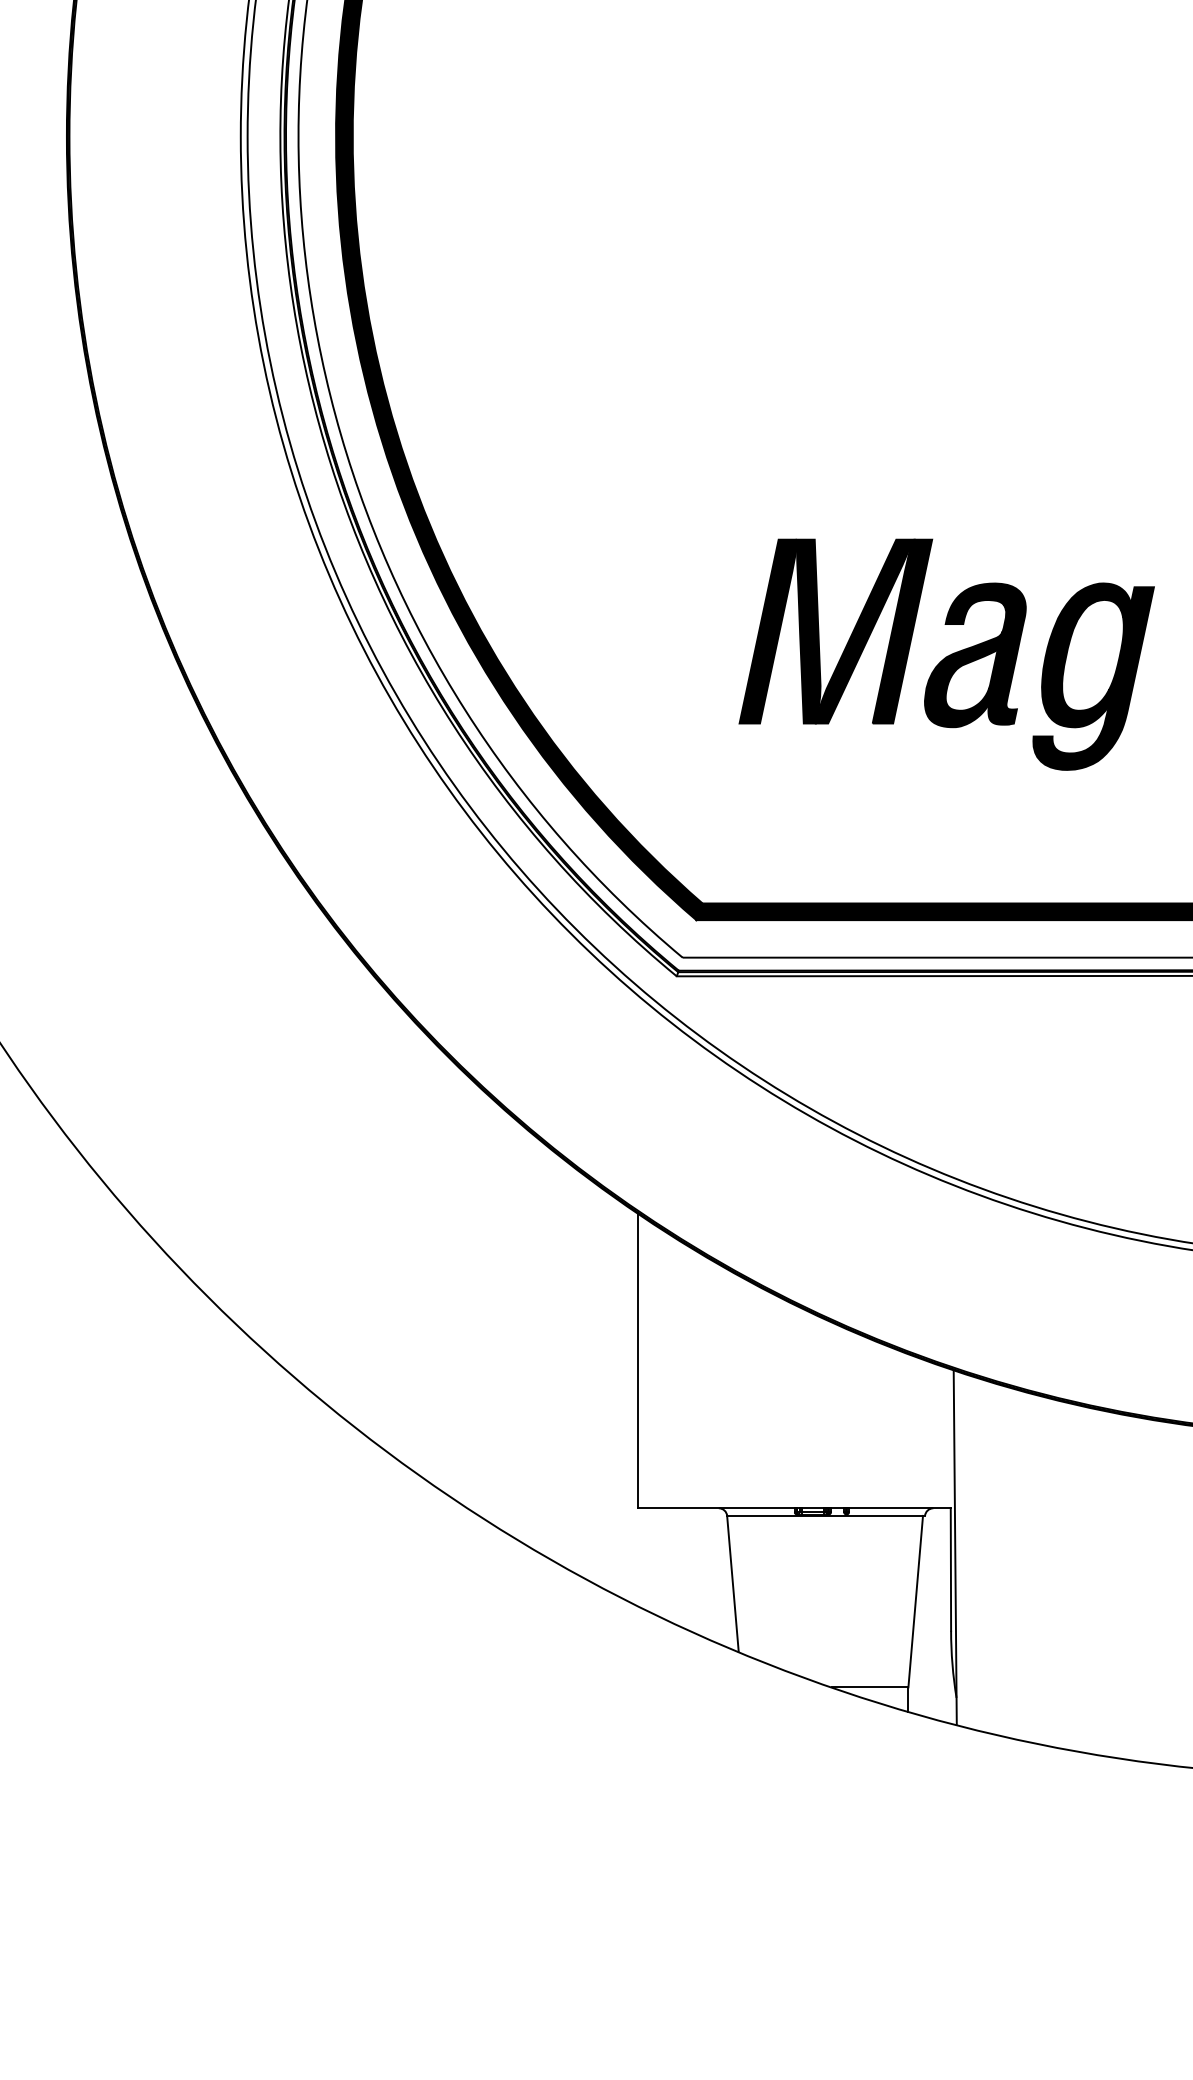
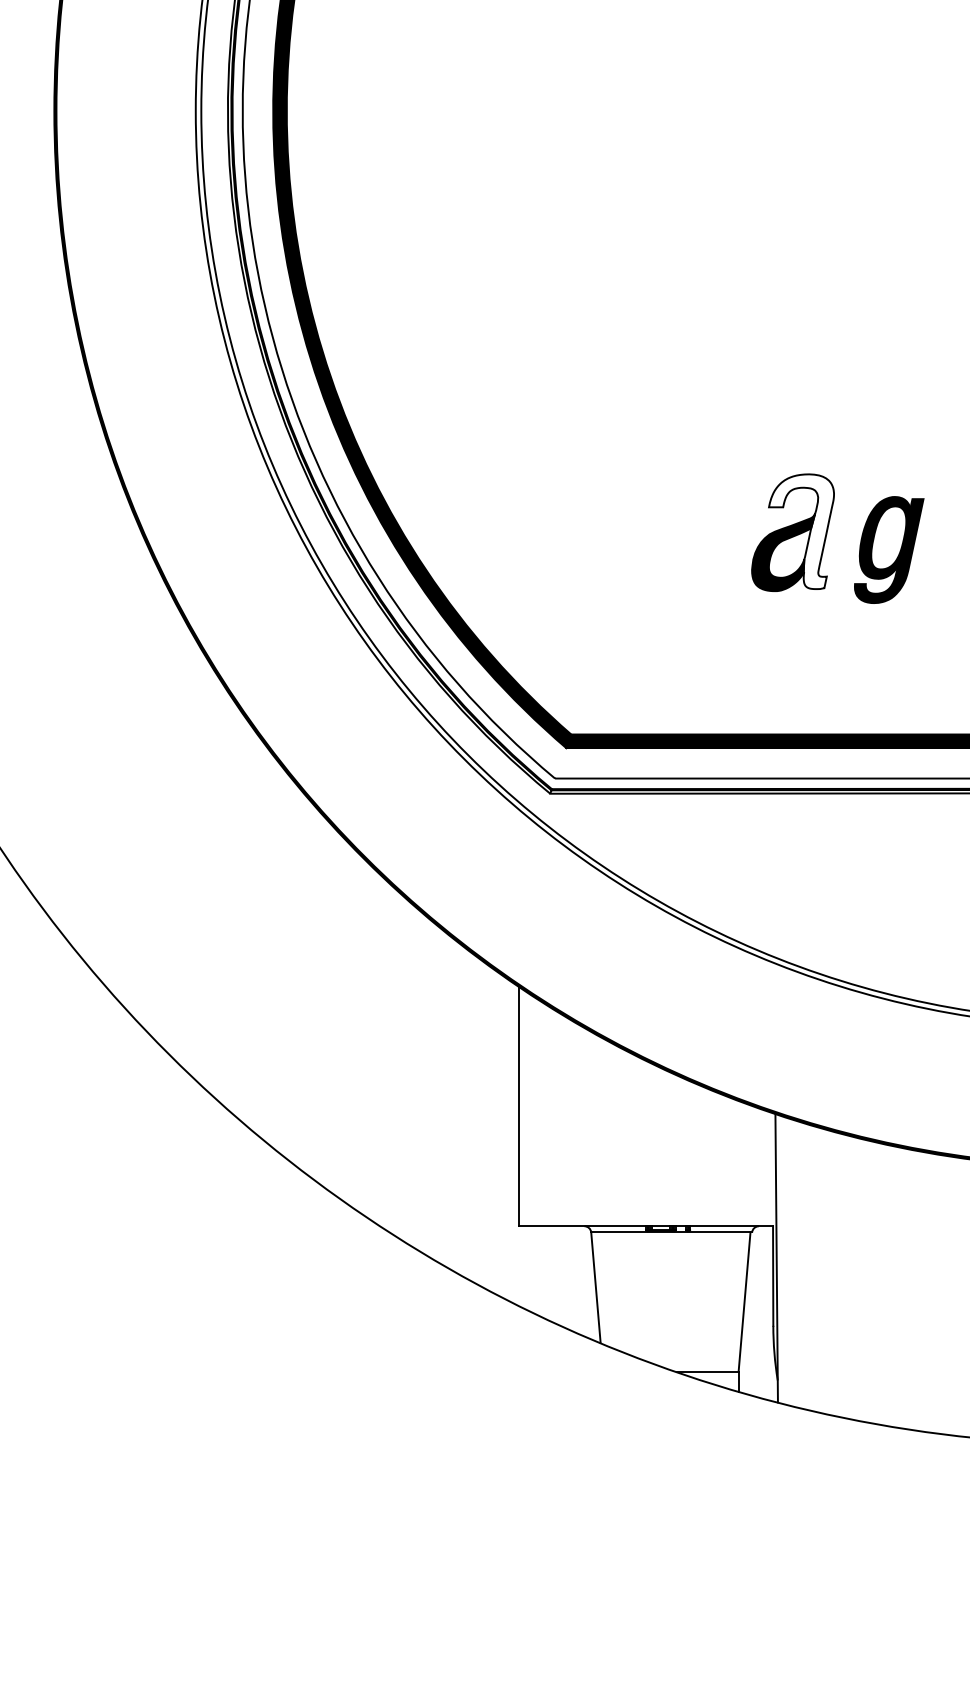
part: (849, 637) -> (690, 518), removed
fill: (985, 653) -> (801, 531), removed
part: (1093, 676) -> (889, 549), size x0.7

